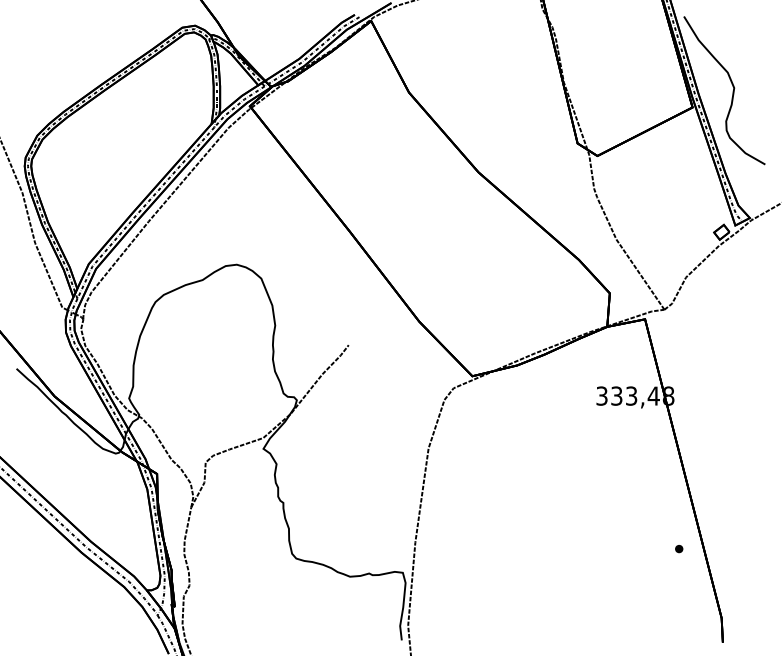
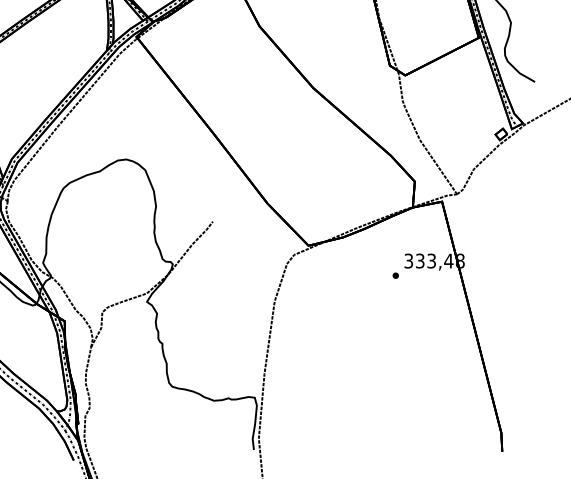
part: (679, 549) -> (396, 276), moved

